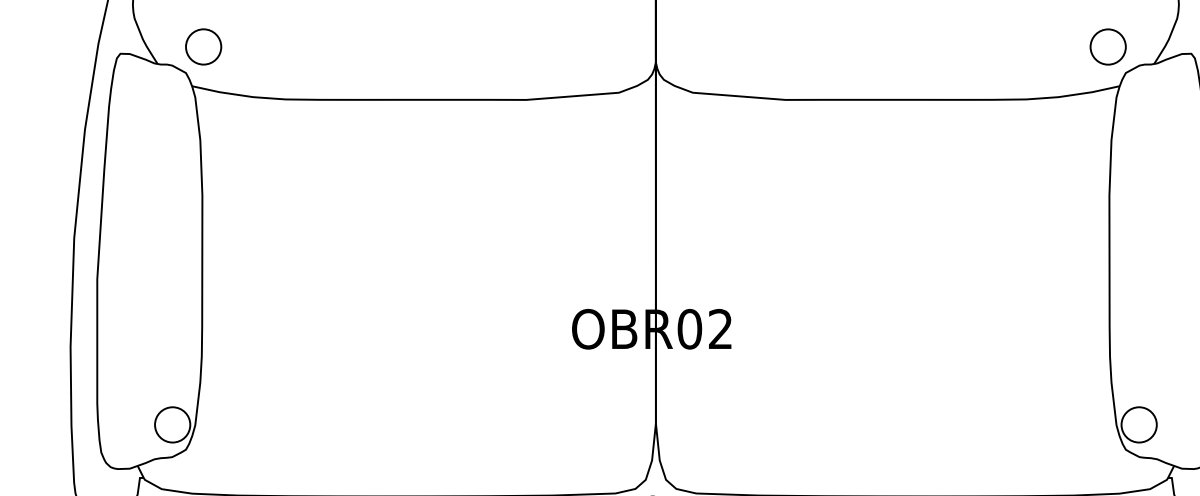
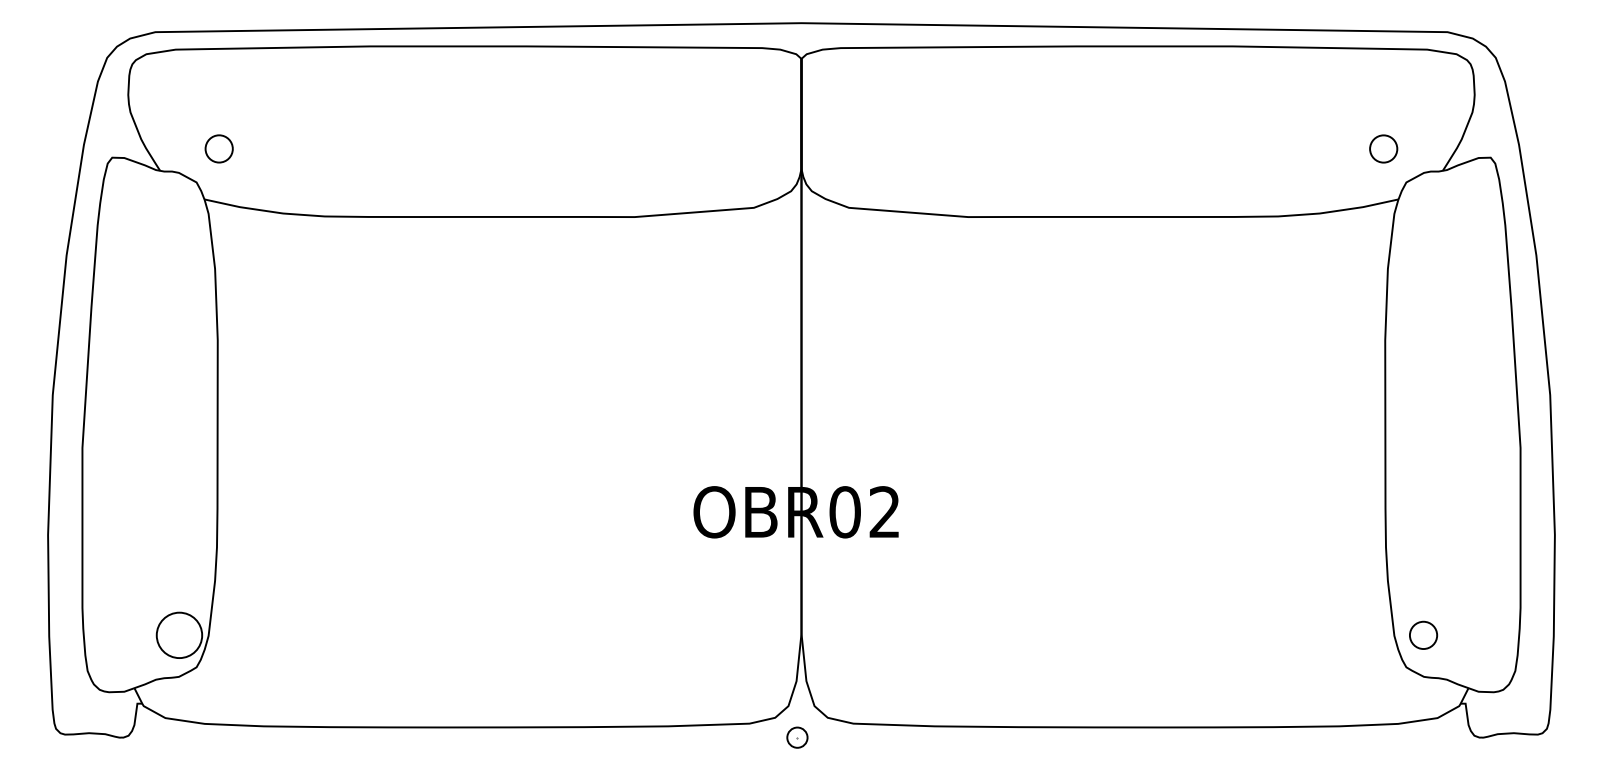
circle: (202, 46) -> (218, 148), size x0.6
circle: (1108, 46) -> (1383, 148), size x0.6
circle: (1139, 424) -> (1423, 635), size x0.6

